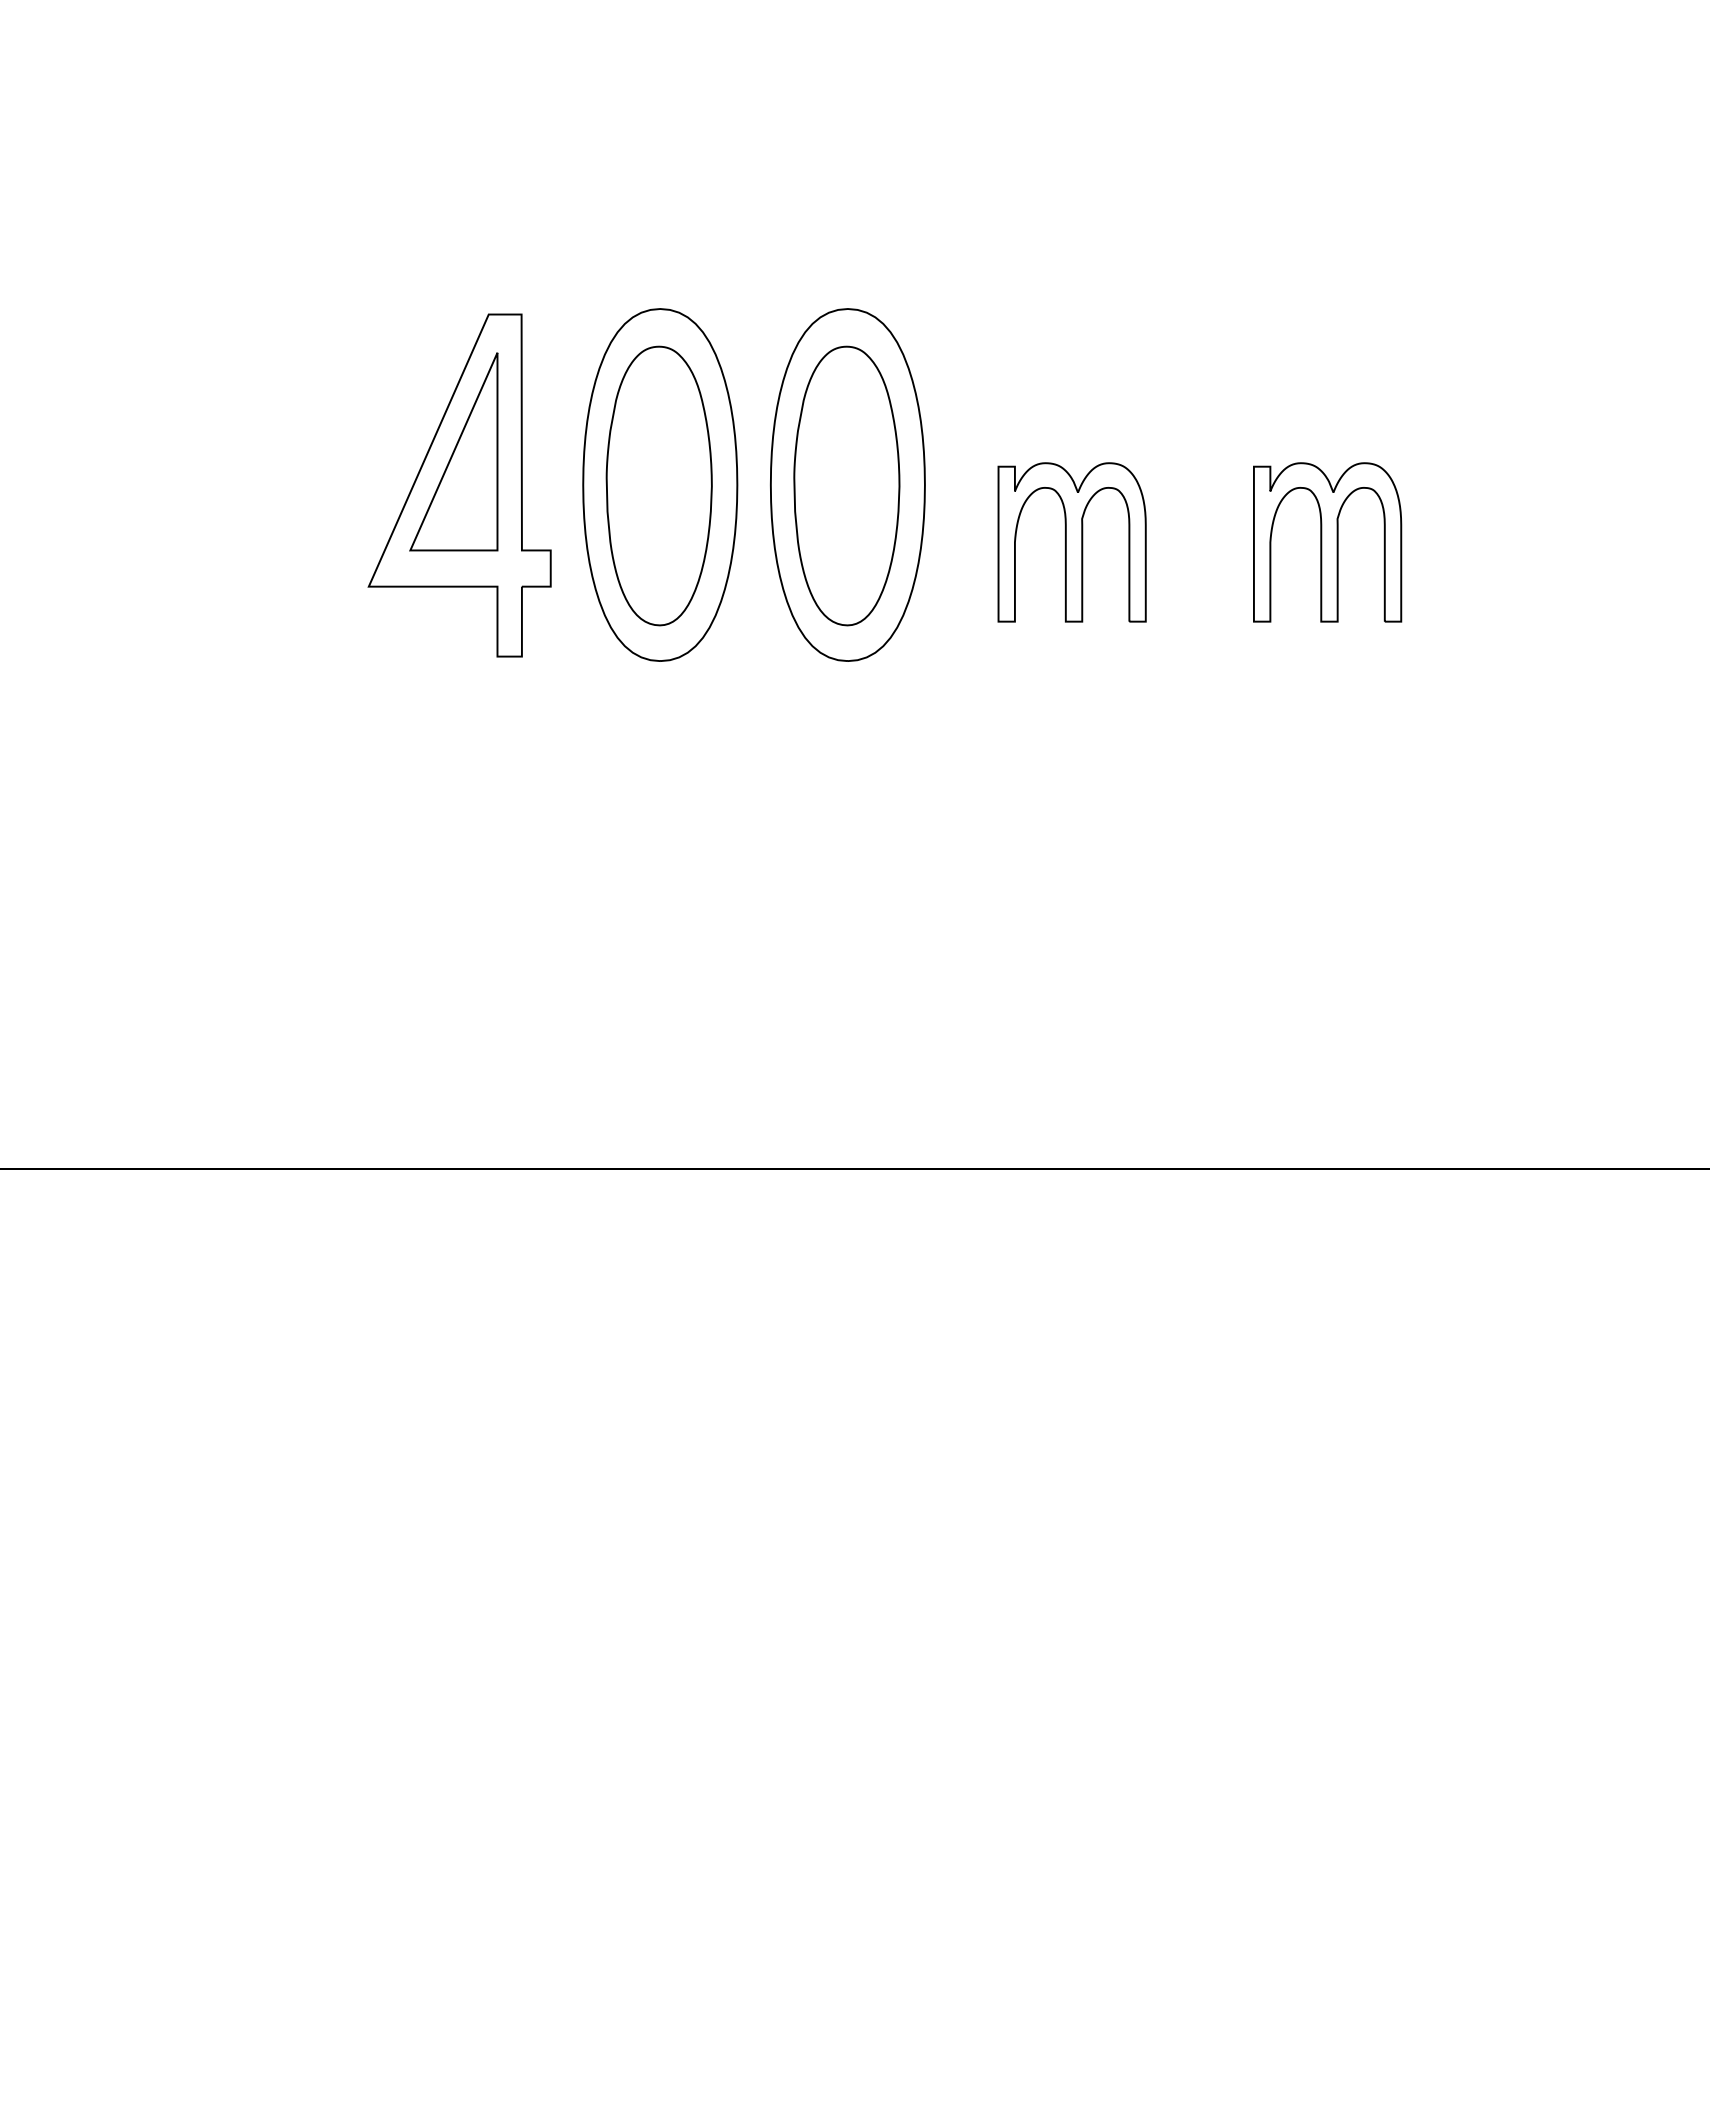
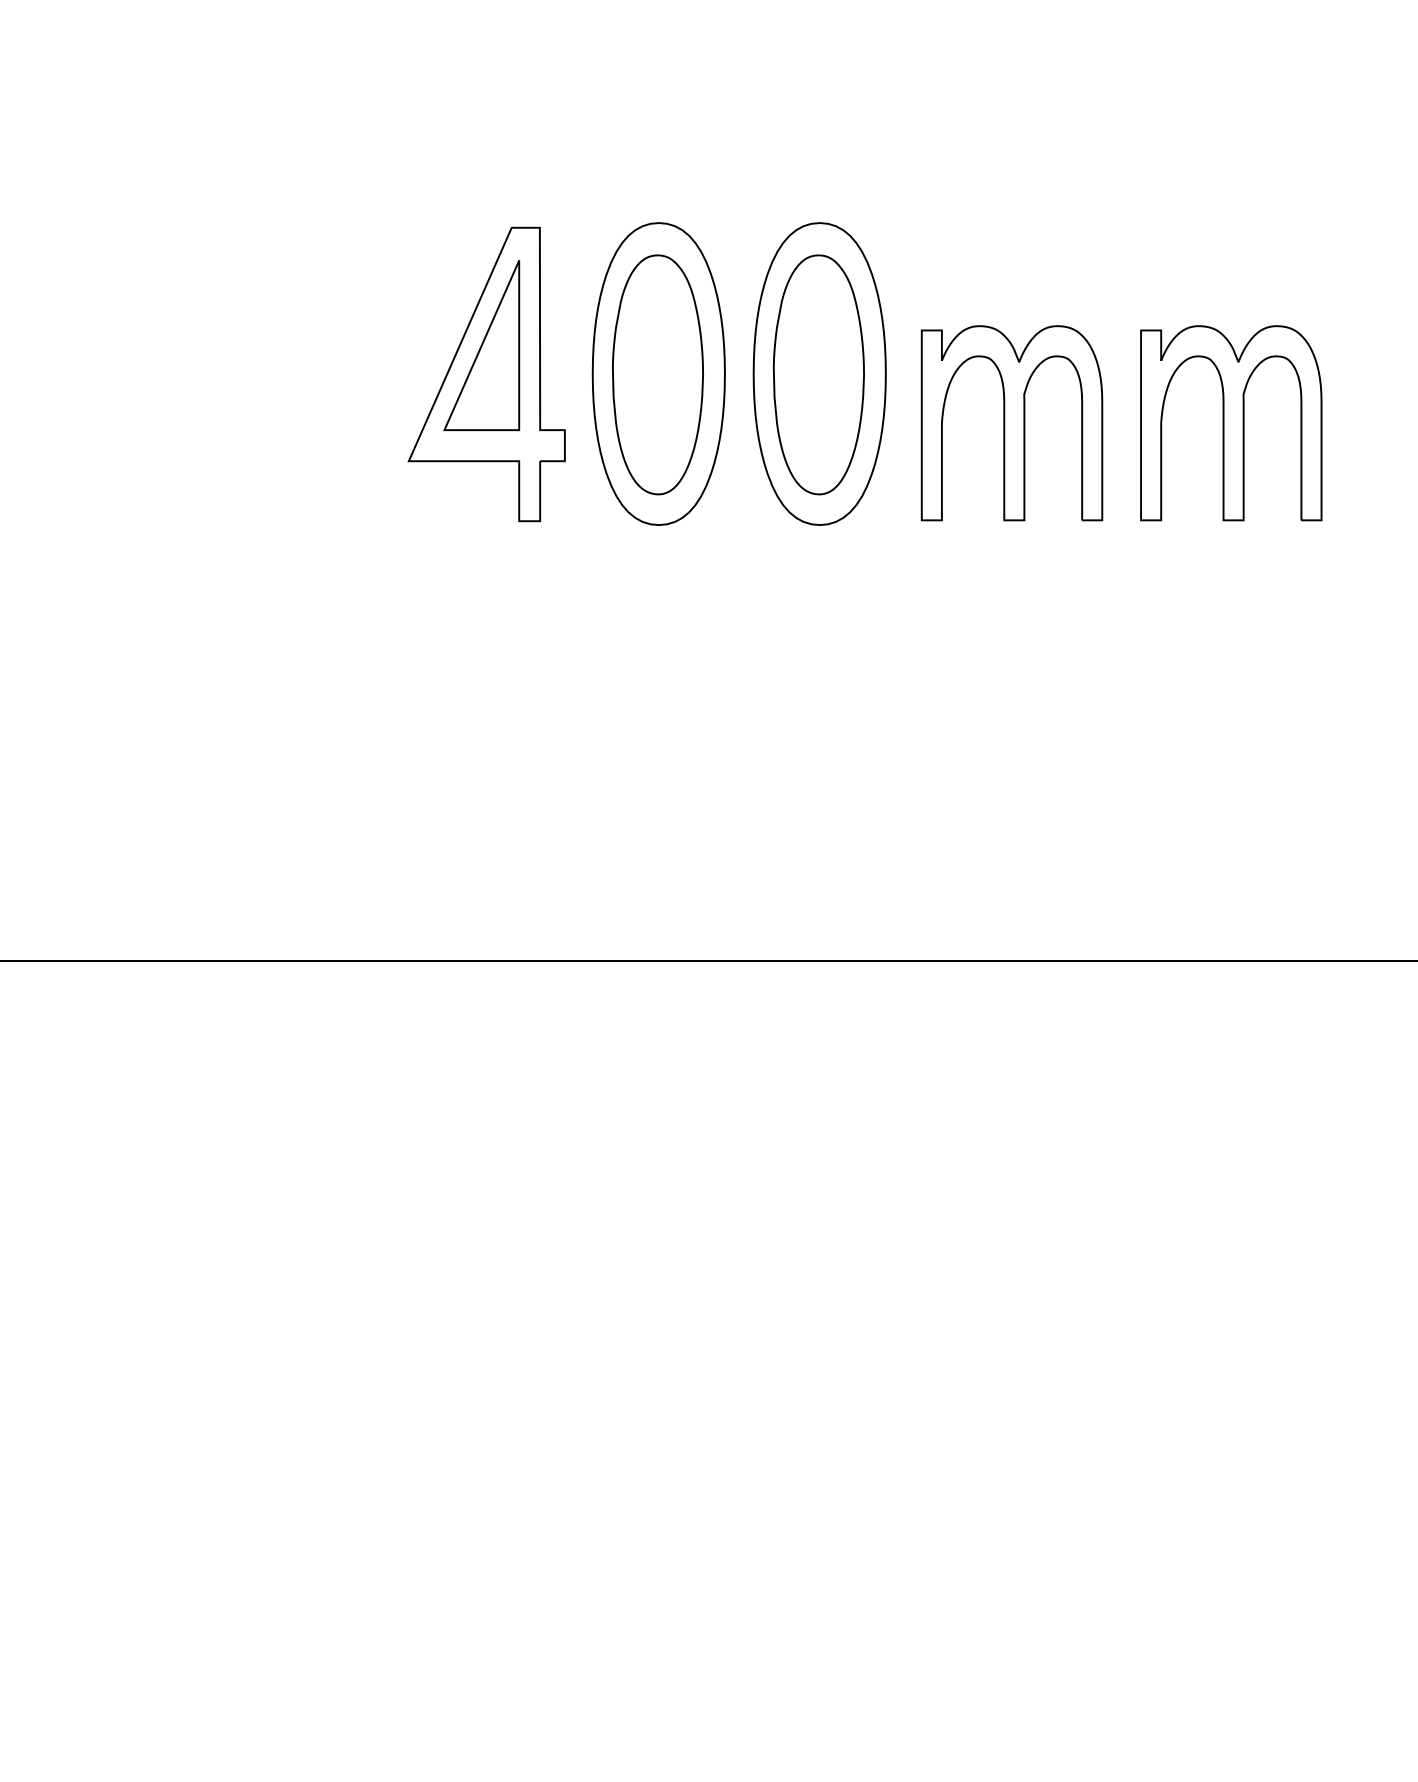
part: (1072, 542) -> (1012, 423), size x1.43
part: (1327, 542) -> (1231, 423), size x1.43

